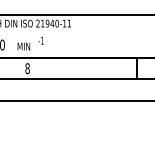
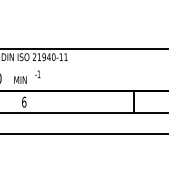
text: (27, 67) -> (24, 101), 8 -> 6

